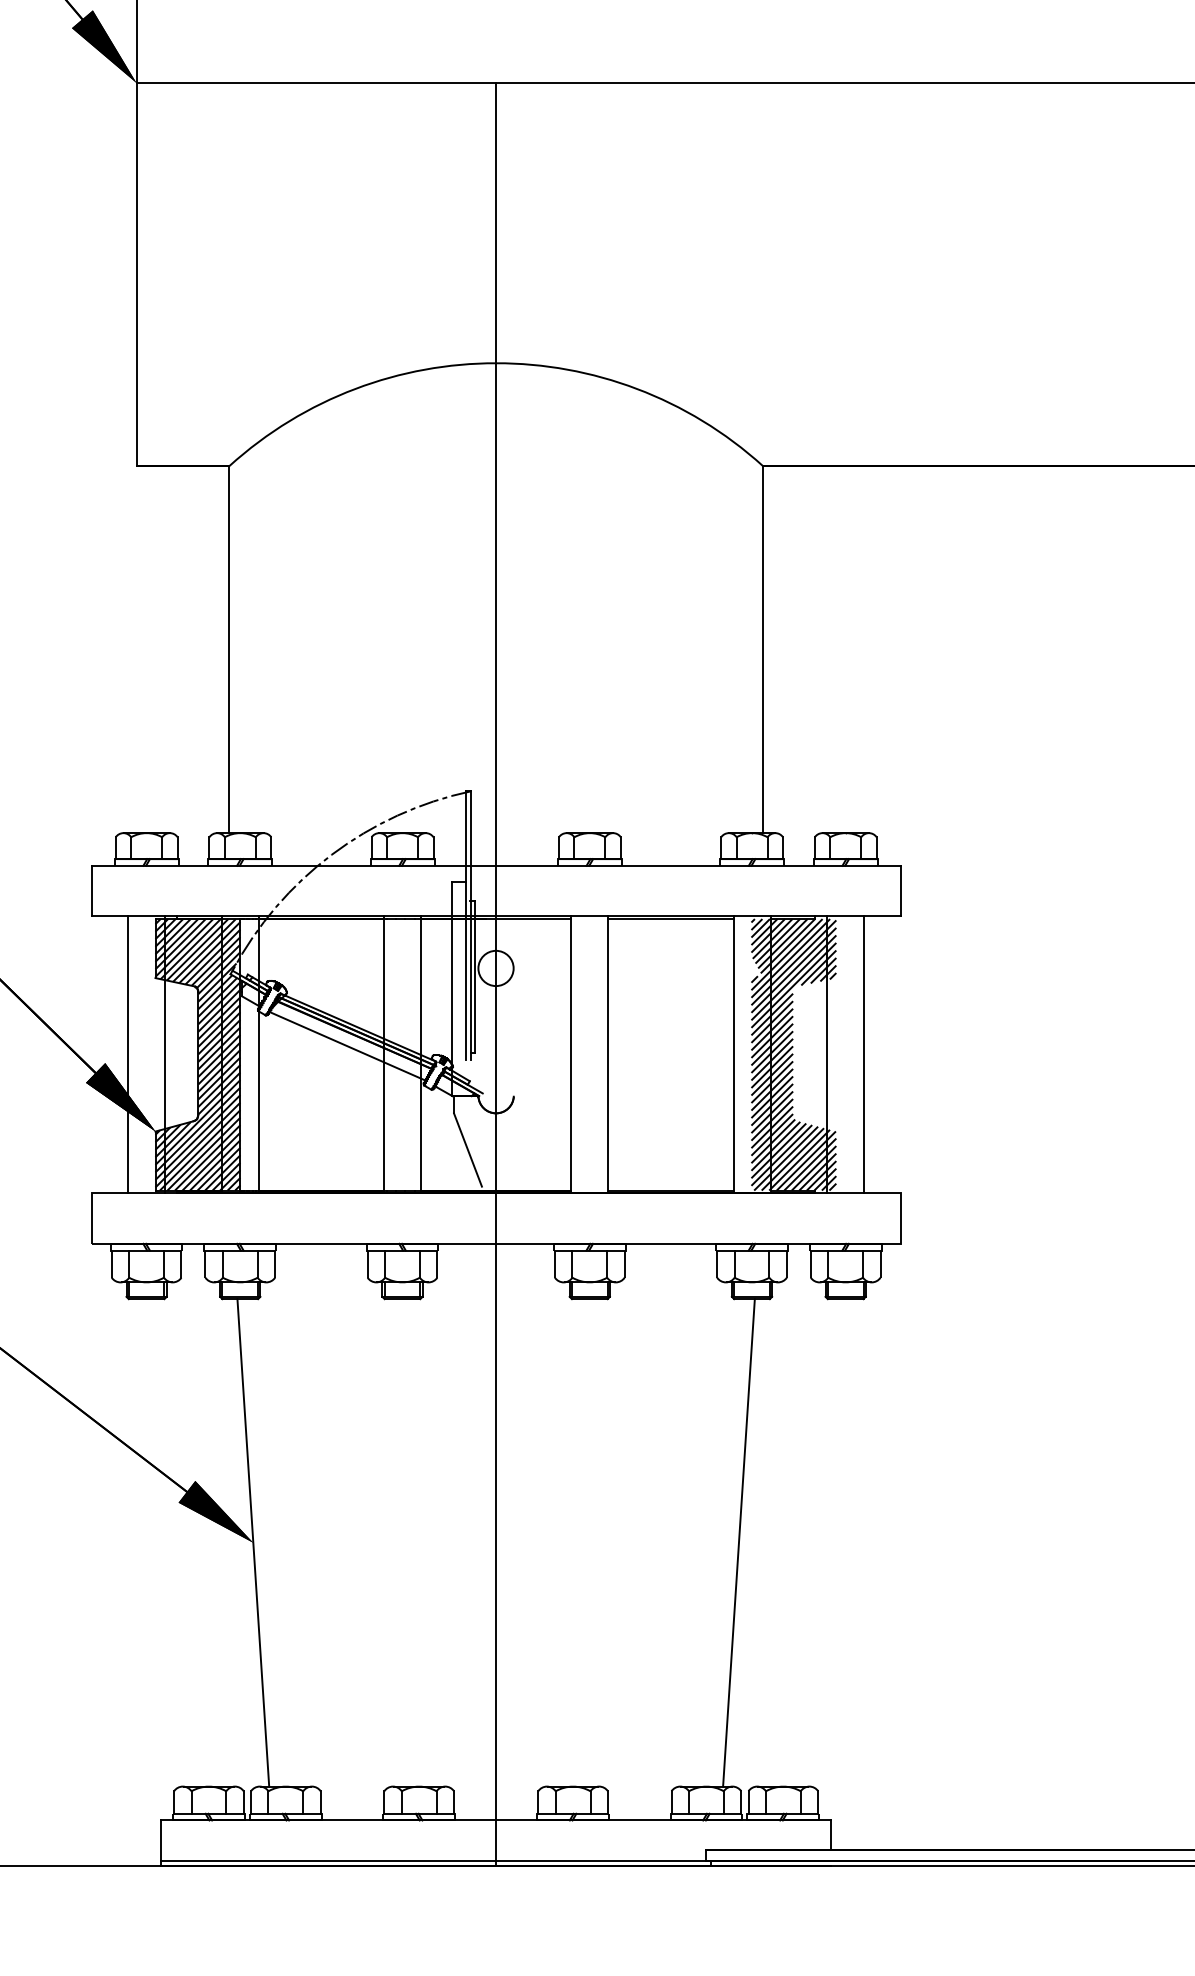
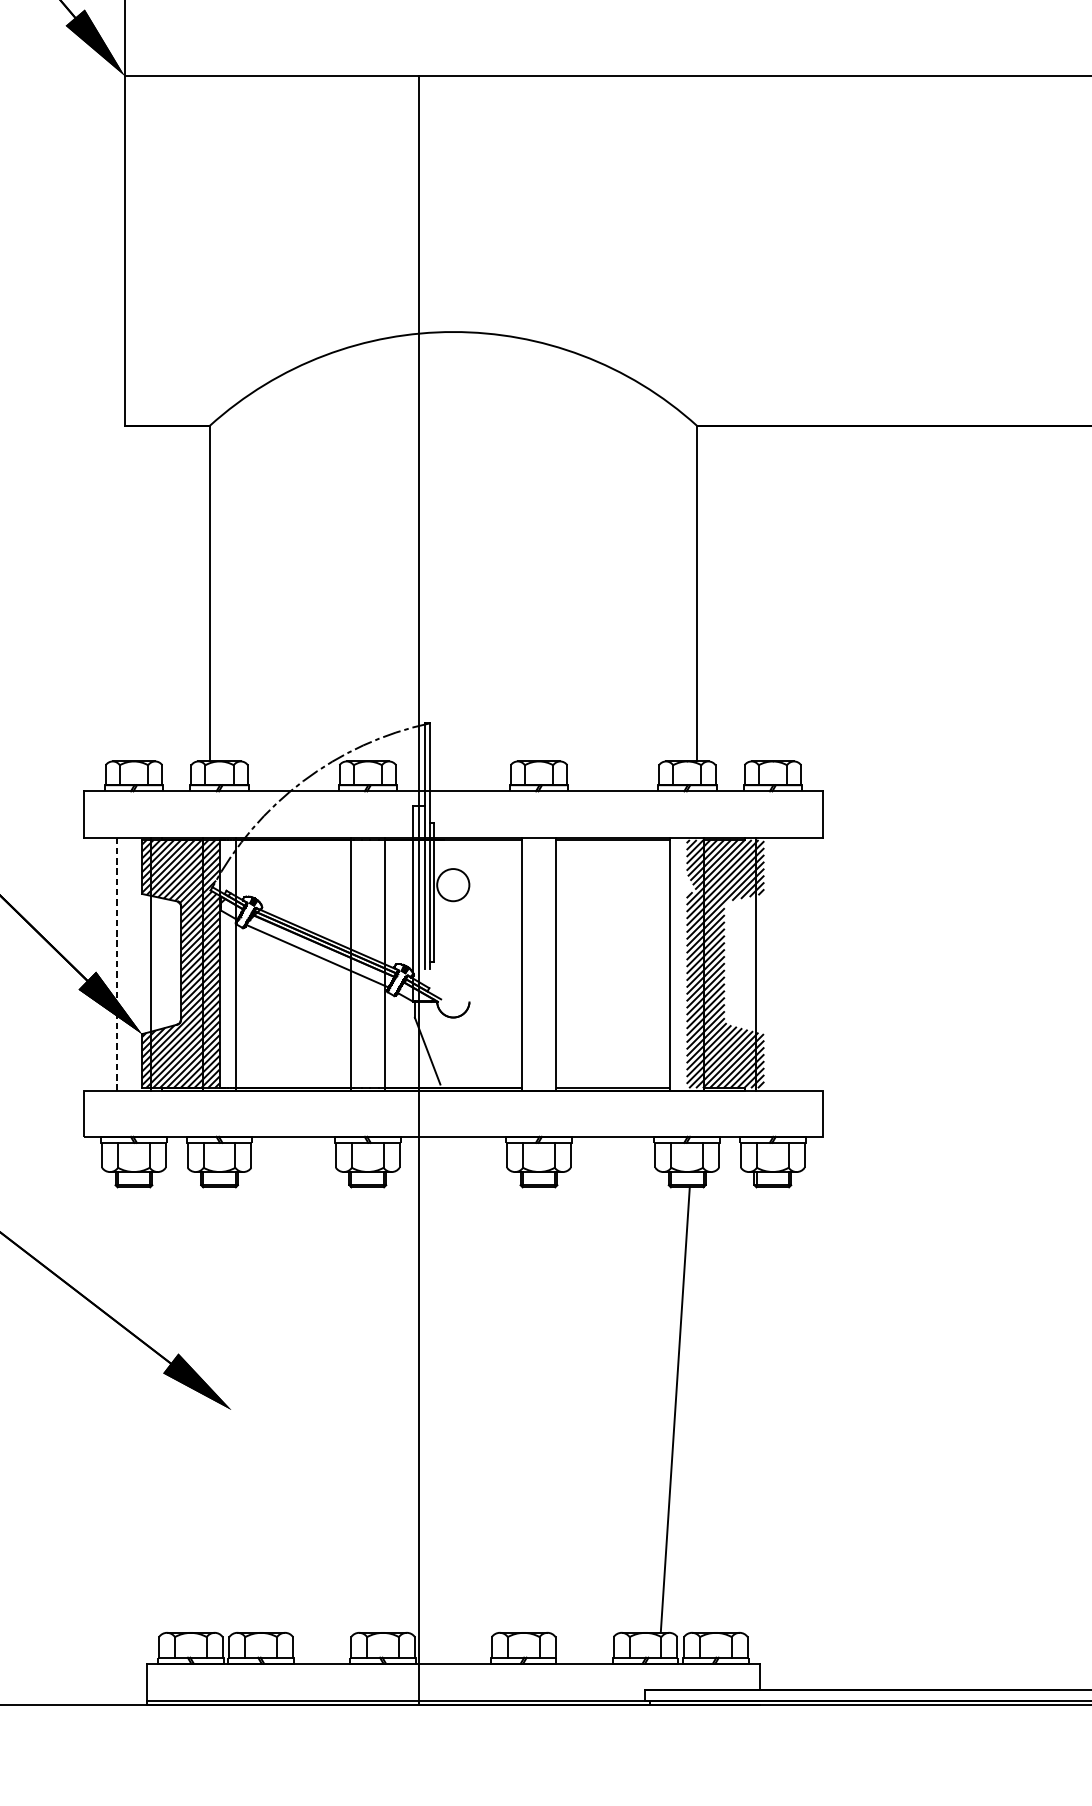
line: (496, 974) -> (418, 890), moved
line: (864, 1054) -> (790, 963), removed
line: (128, 1055) -> (117, 964), solid -> dashed
line: (253, 1542) -> (231, 1409), removed

